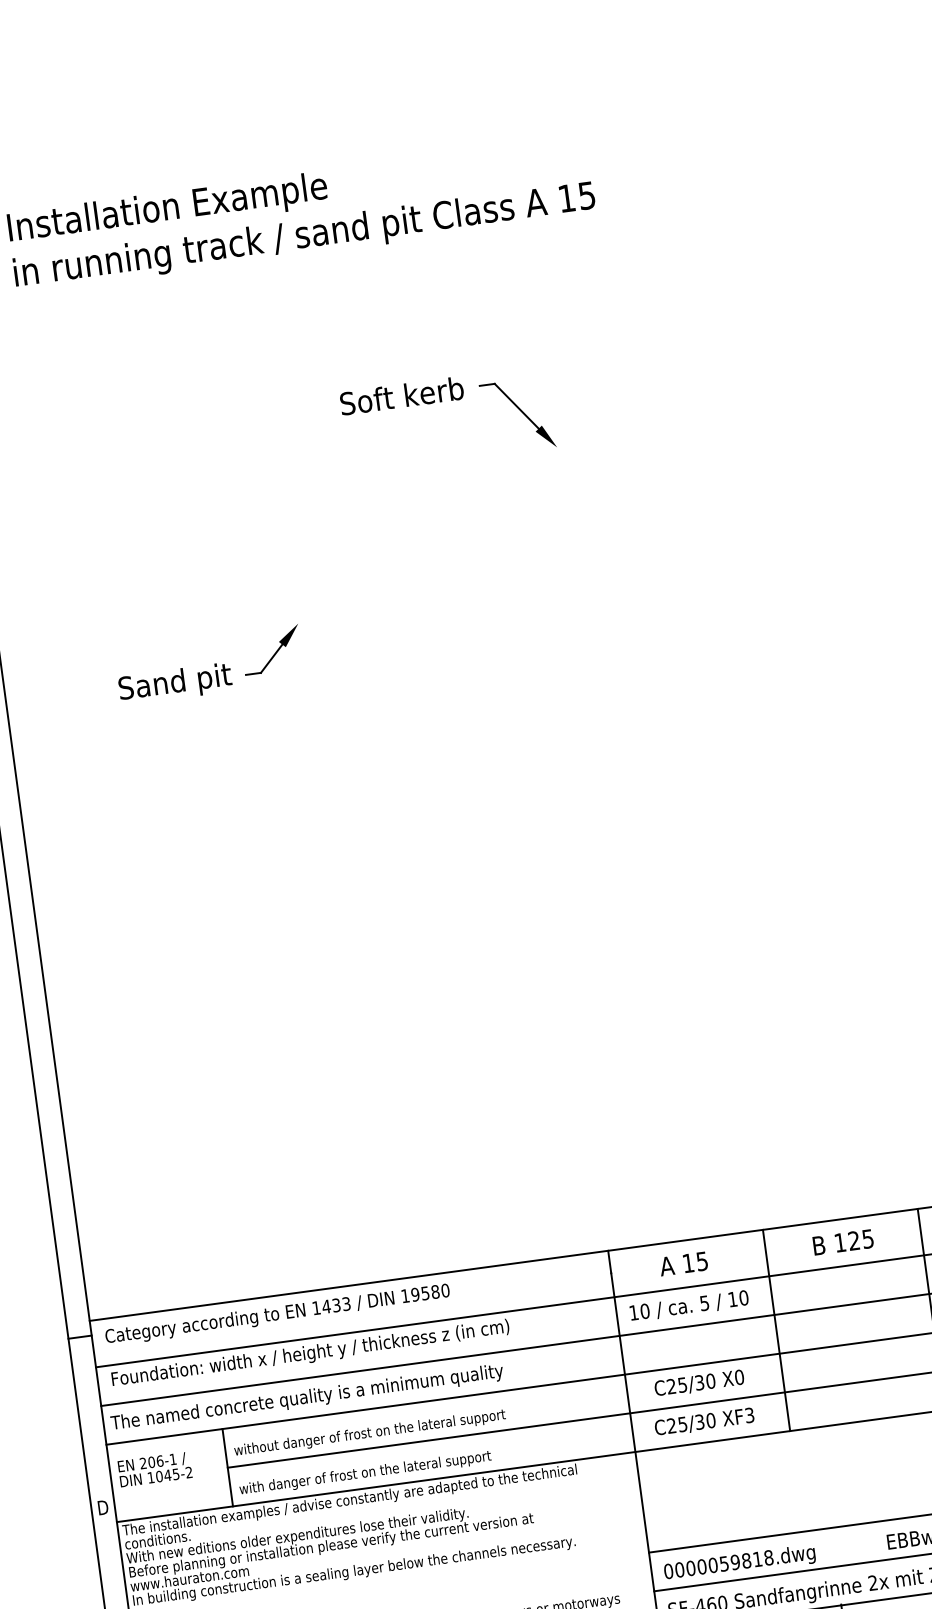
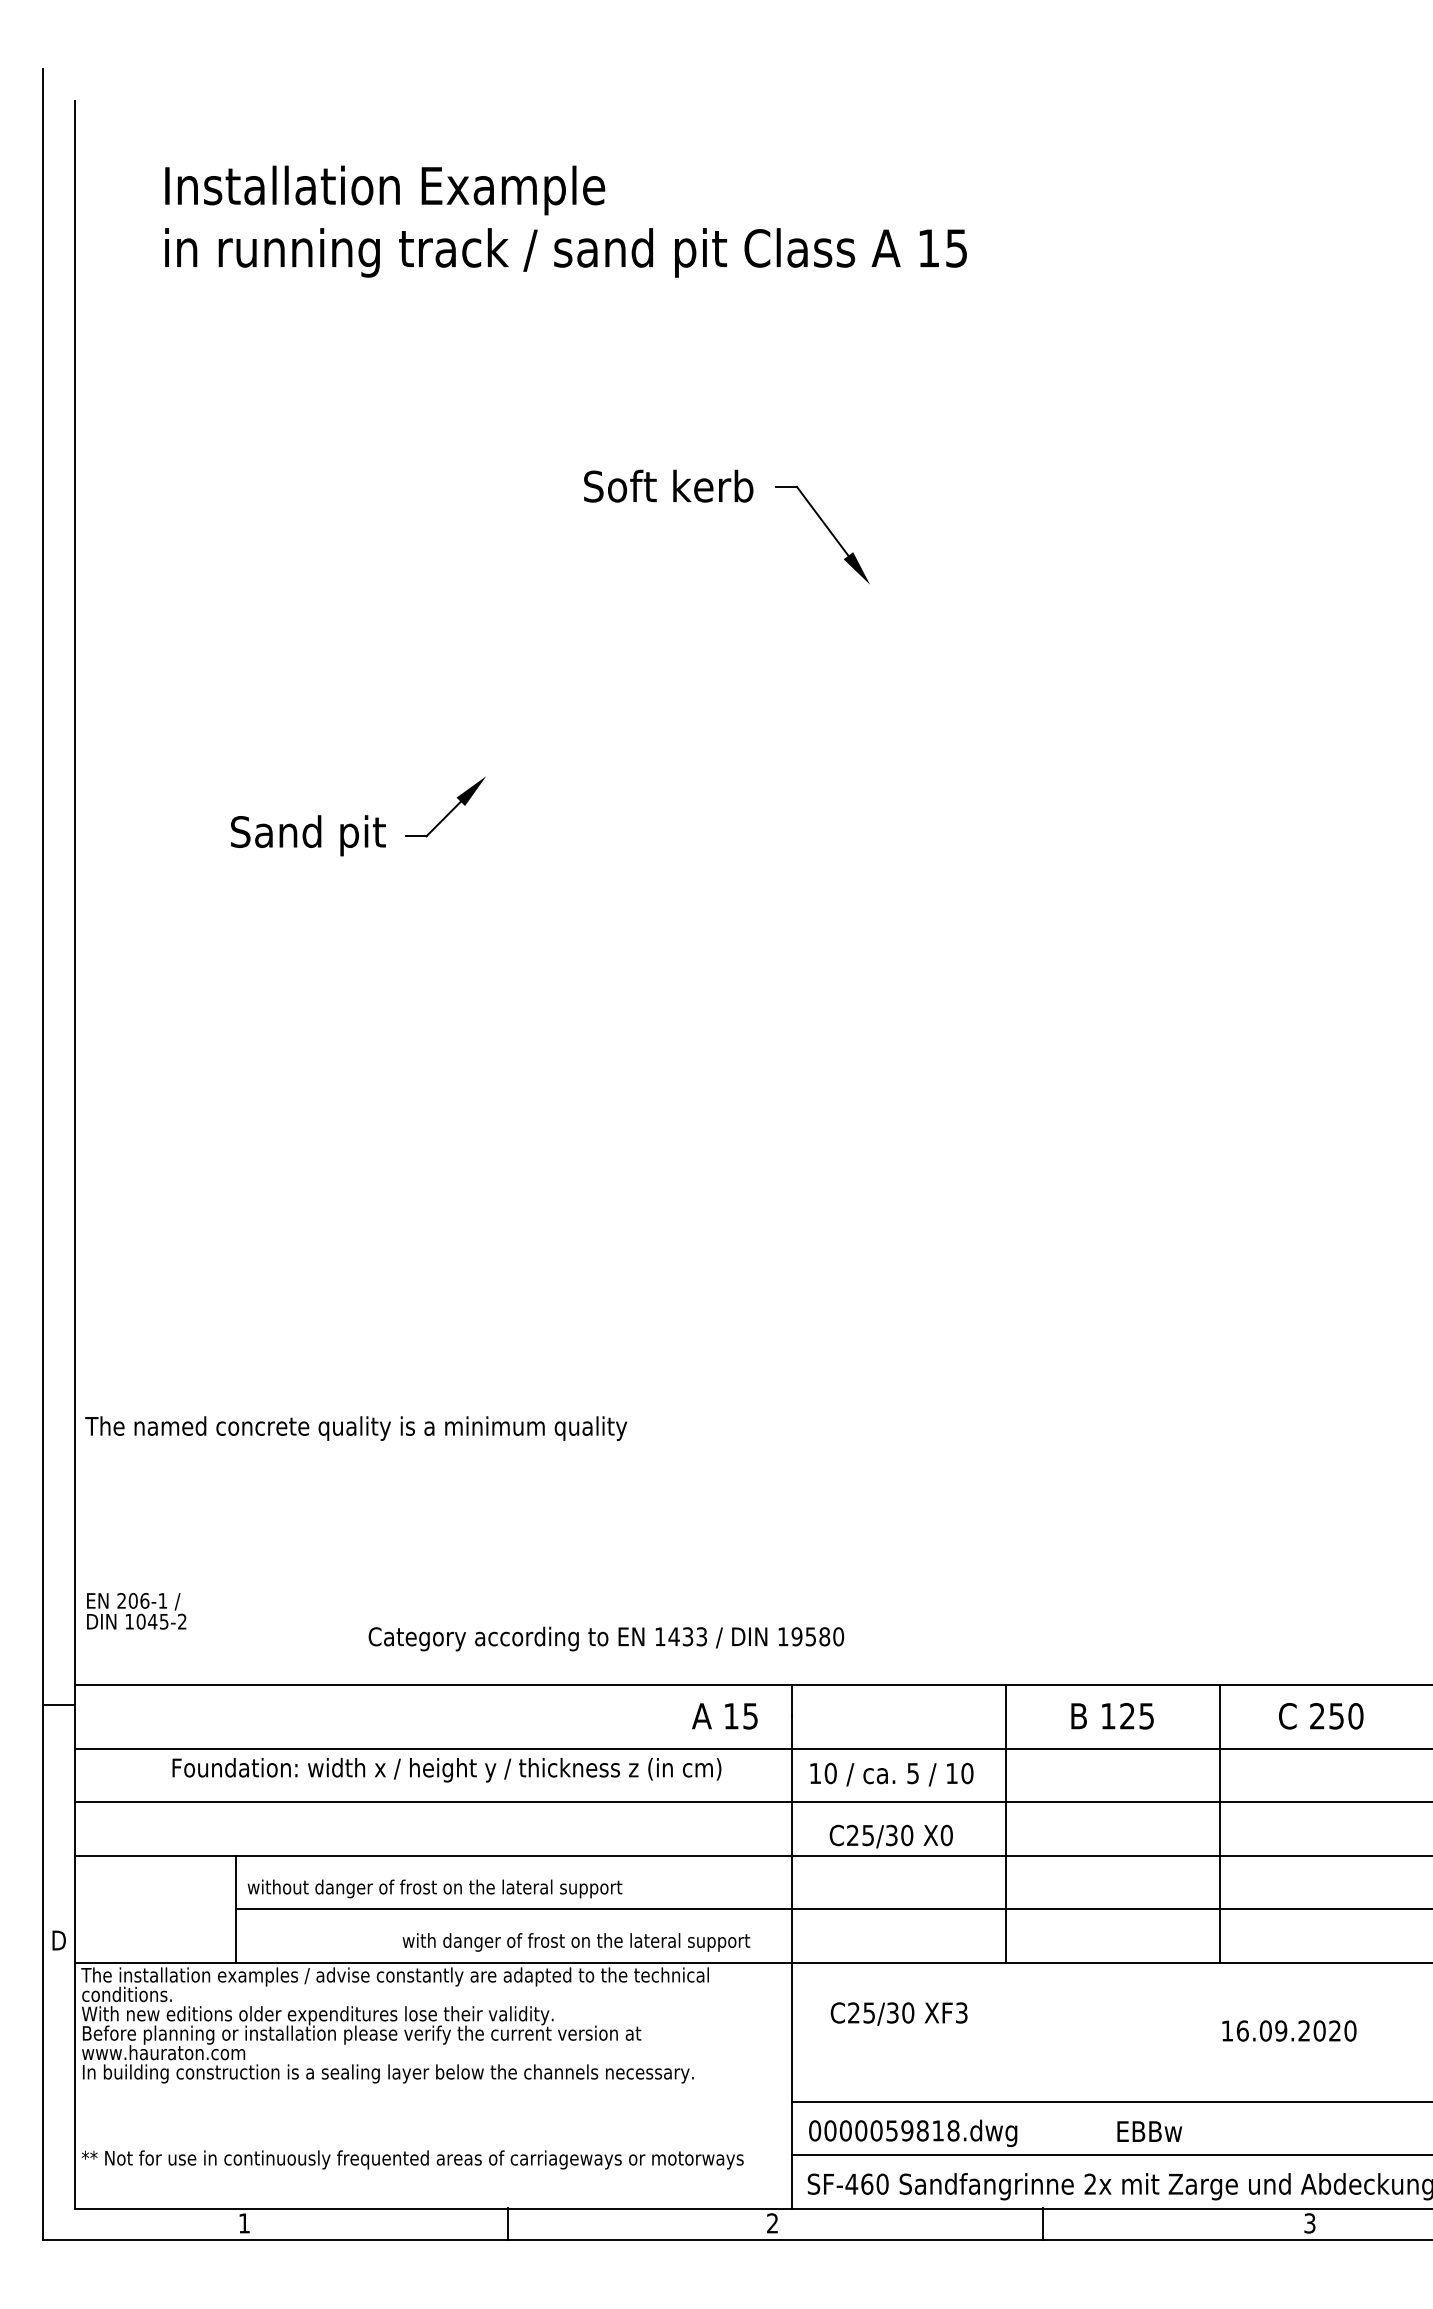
text: (683, 1264) -> (724, 1716), moved
text: (277, 1314) -> (606, 1638), moved
text: (310, 1354) -> (446, 1770), moved
text: (698, 1383) -> (890, 1836), moved
text: (306, 1398) -> (355, 1428), moved
text: (704, 1421) -> (898, 2013), moved
text: (155, 1469) -> (136, 1611), moved
text: (365, 1473) -> (576, 1942), moved

